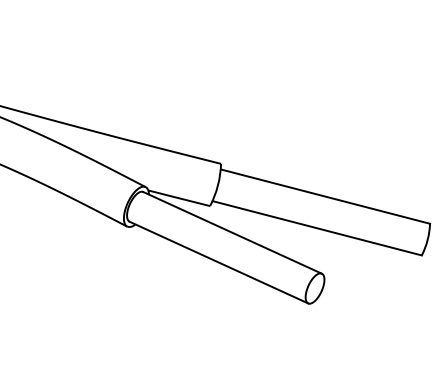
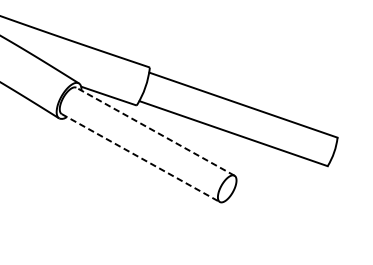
line: (232, 232) -> (155, 131), solid -> dashed
line: (219, 262) -> (141, 158), solid -> dashed

